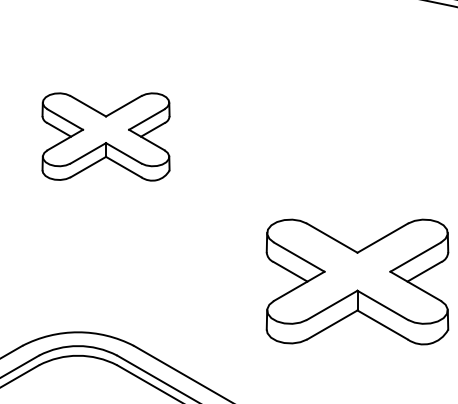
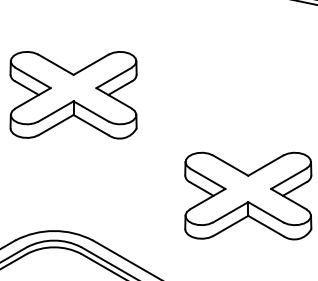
part: (105, 137) -> (73, 95), size x1.43

